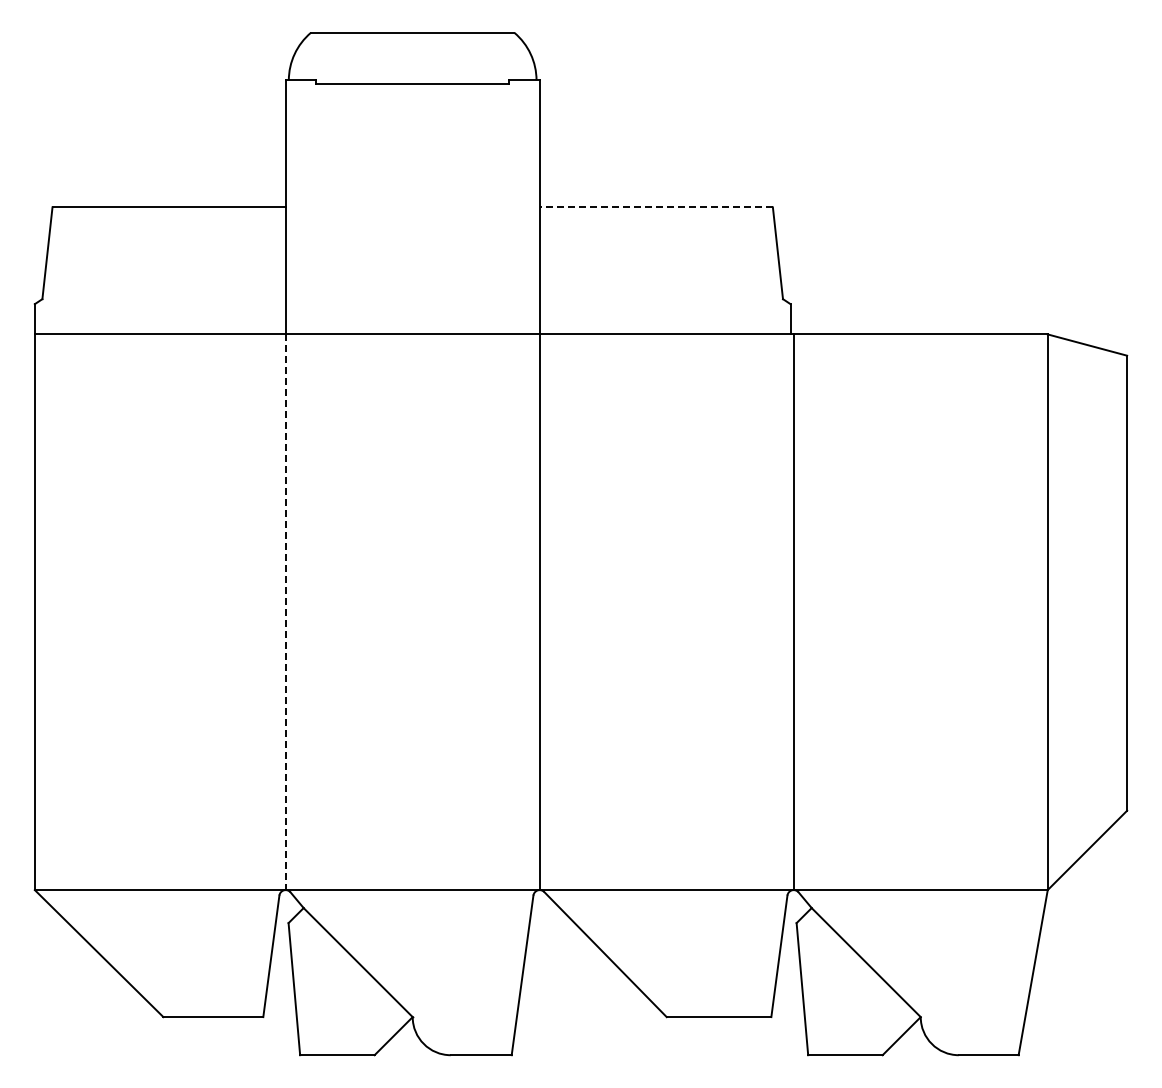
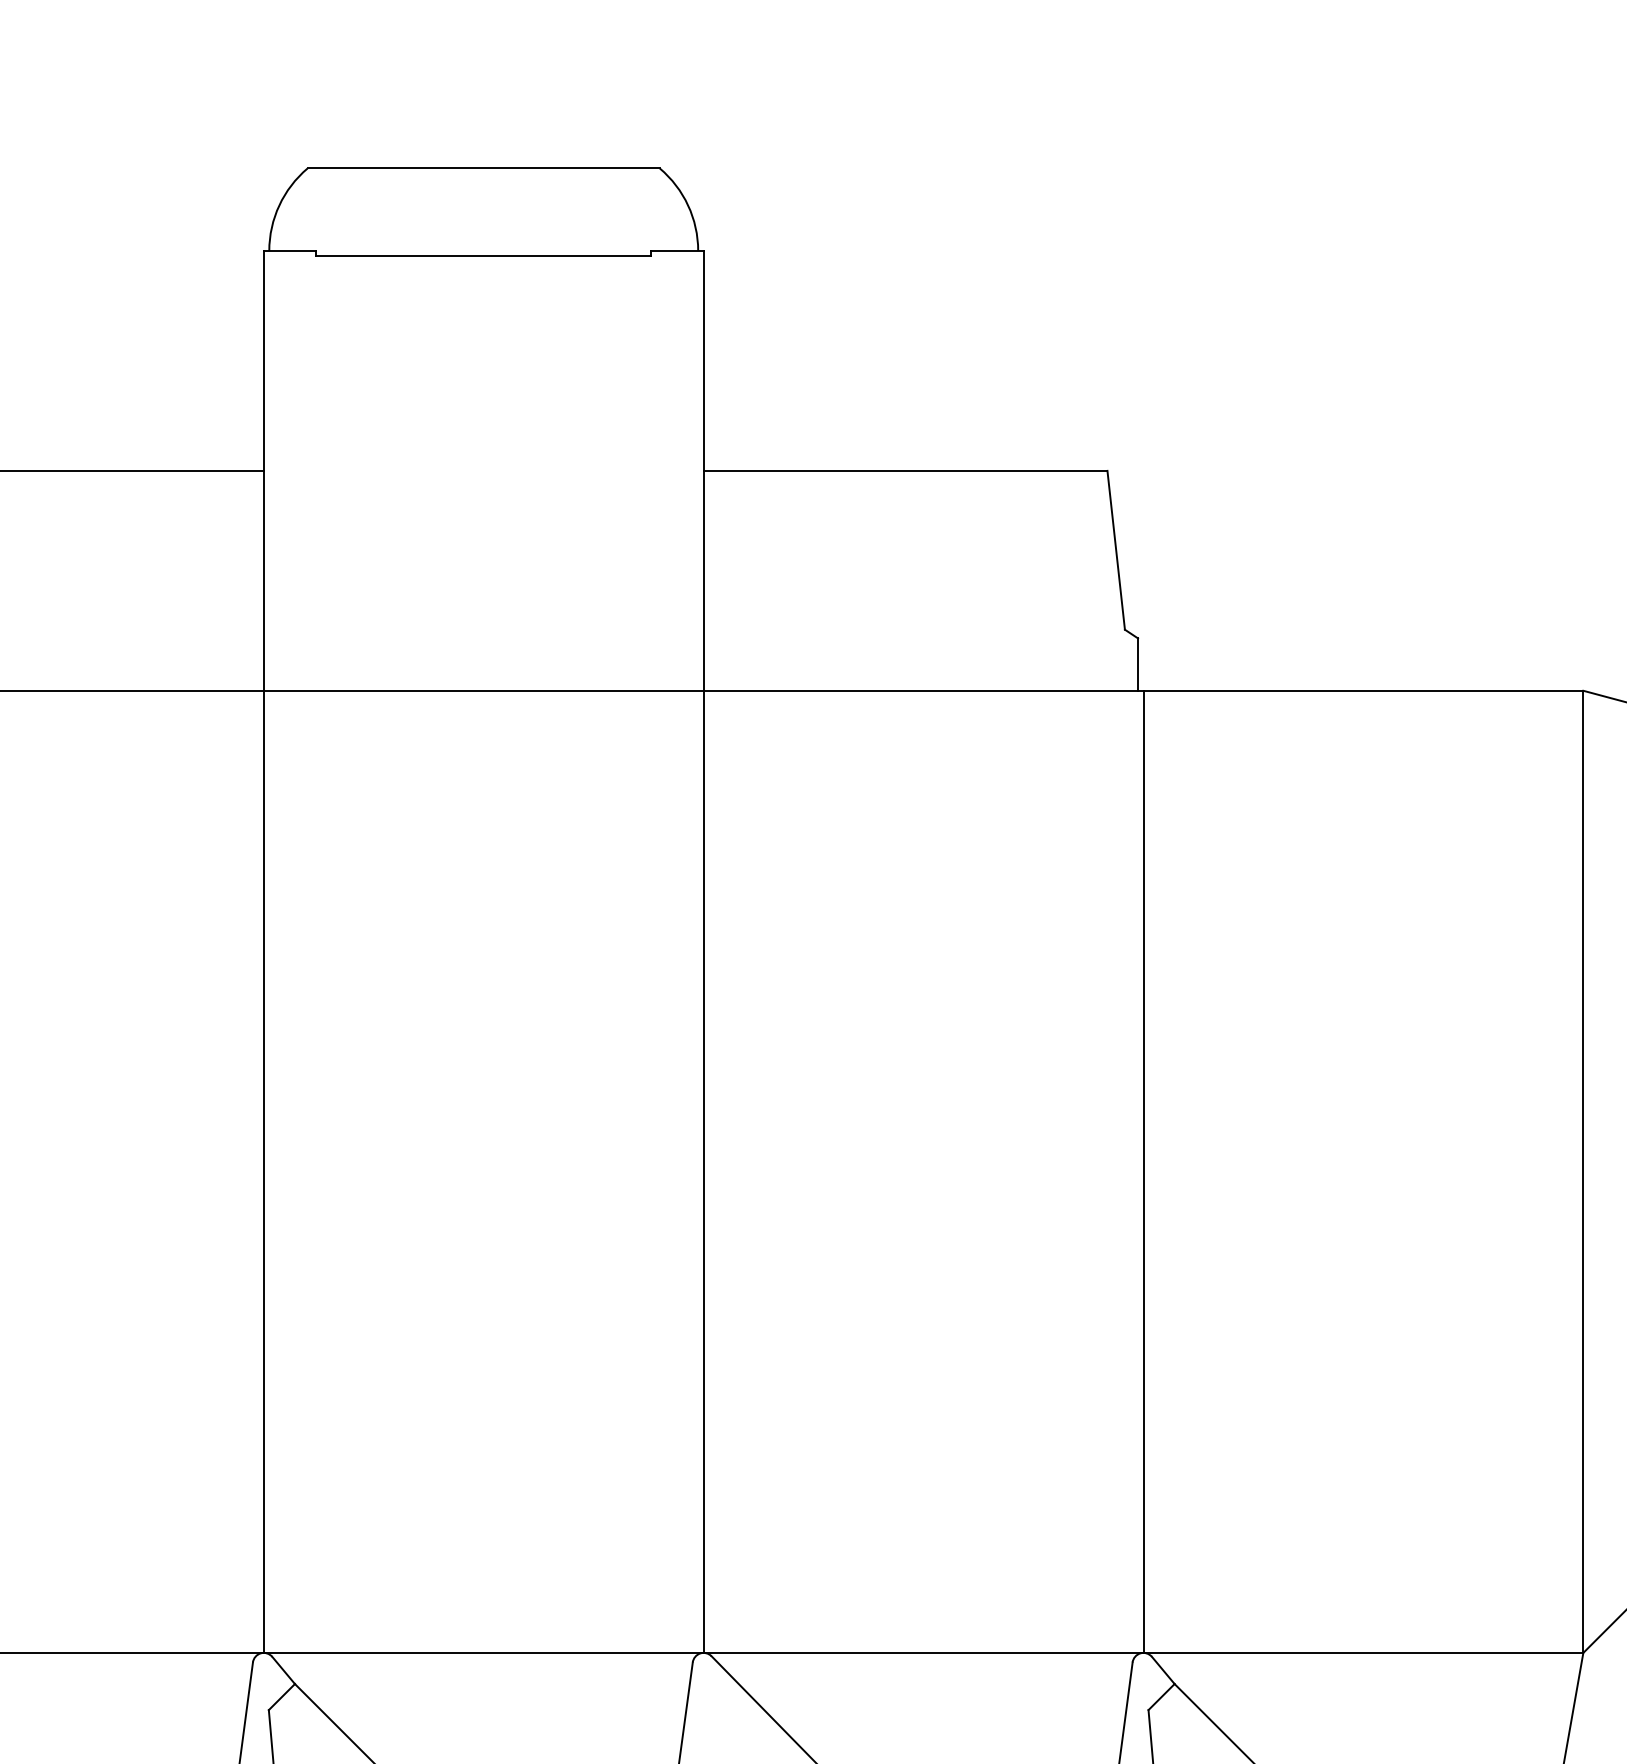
line: (656, 207) -> (905, 471), dashed -> solid
line: (285, 612) -> (263, 1172), dashed -> solid

